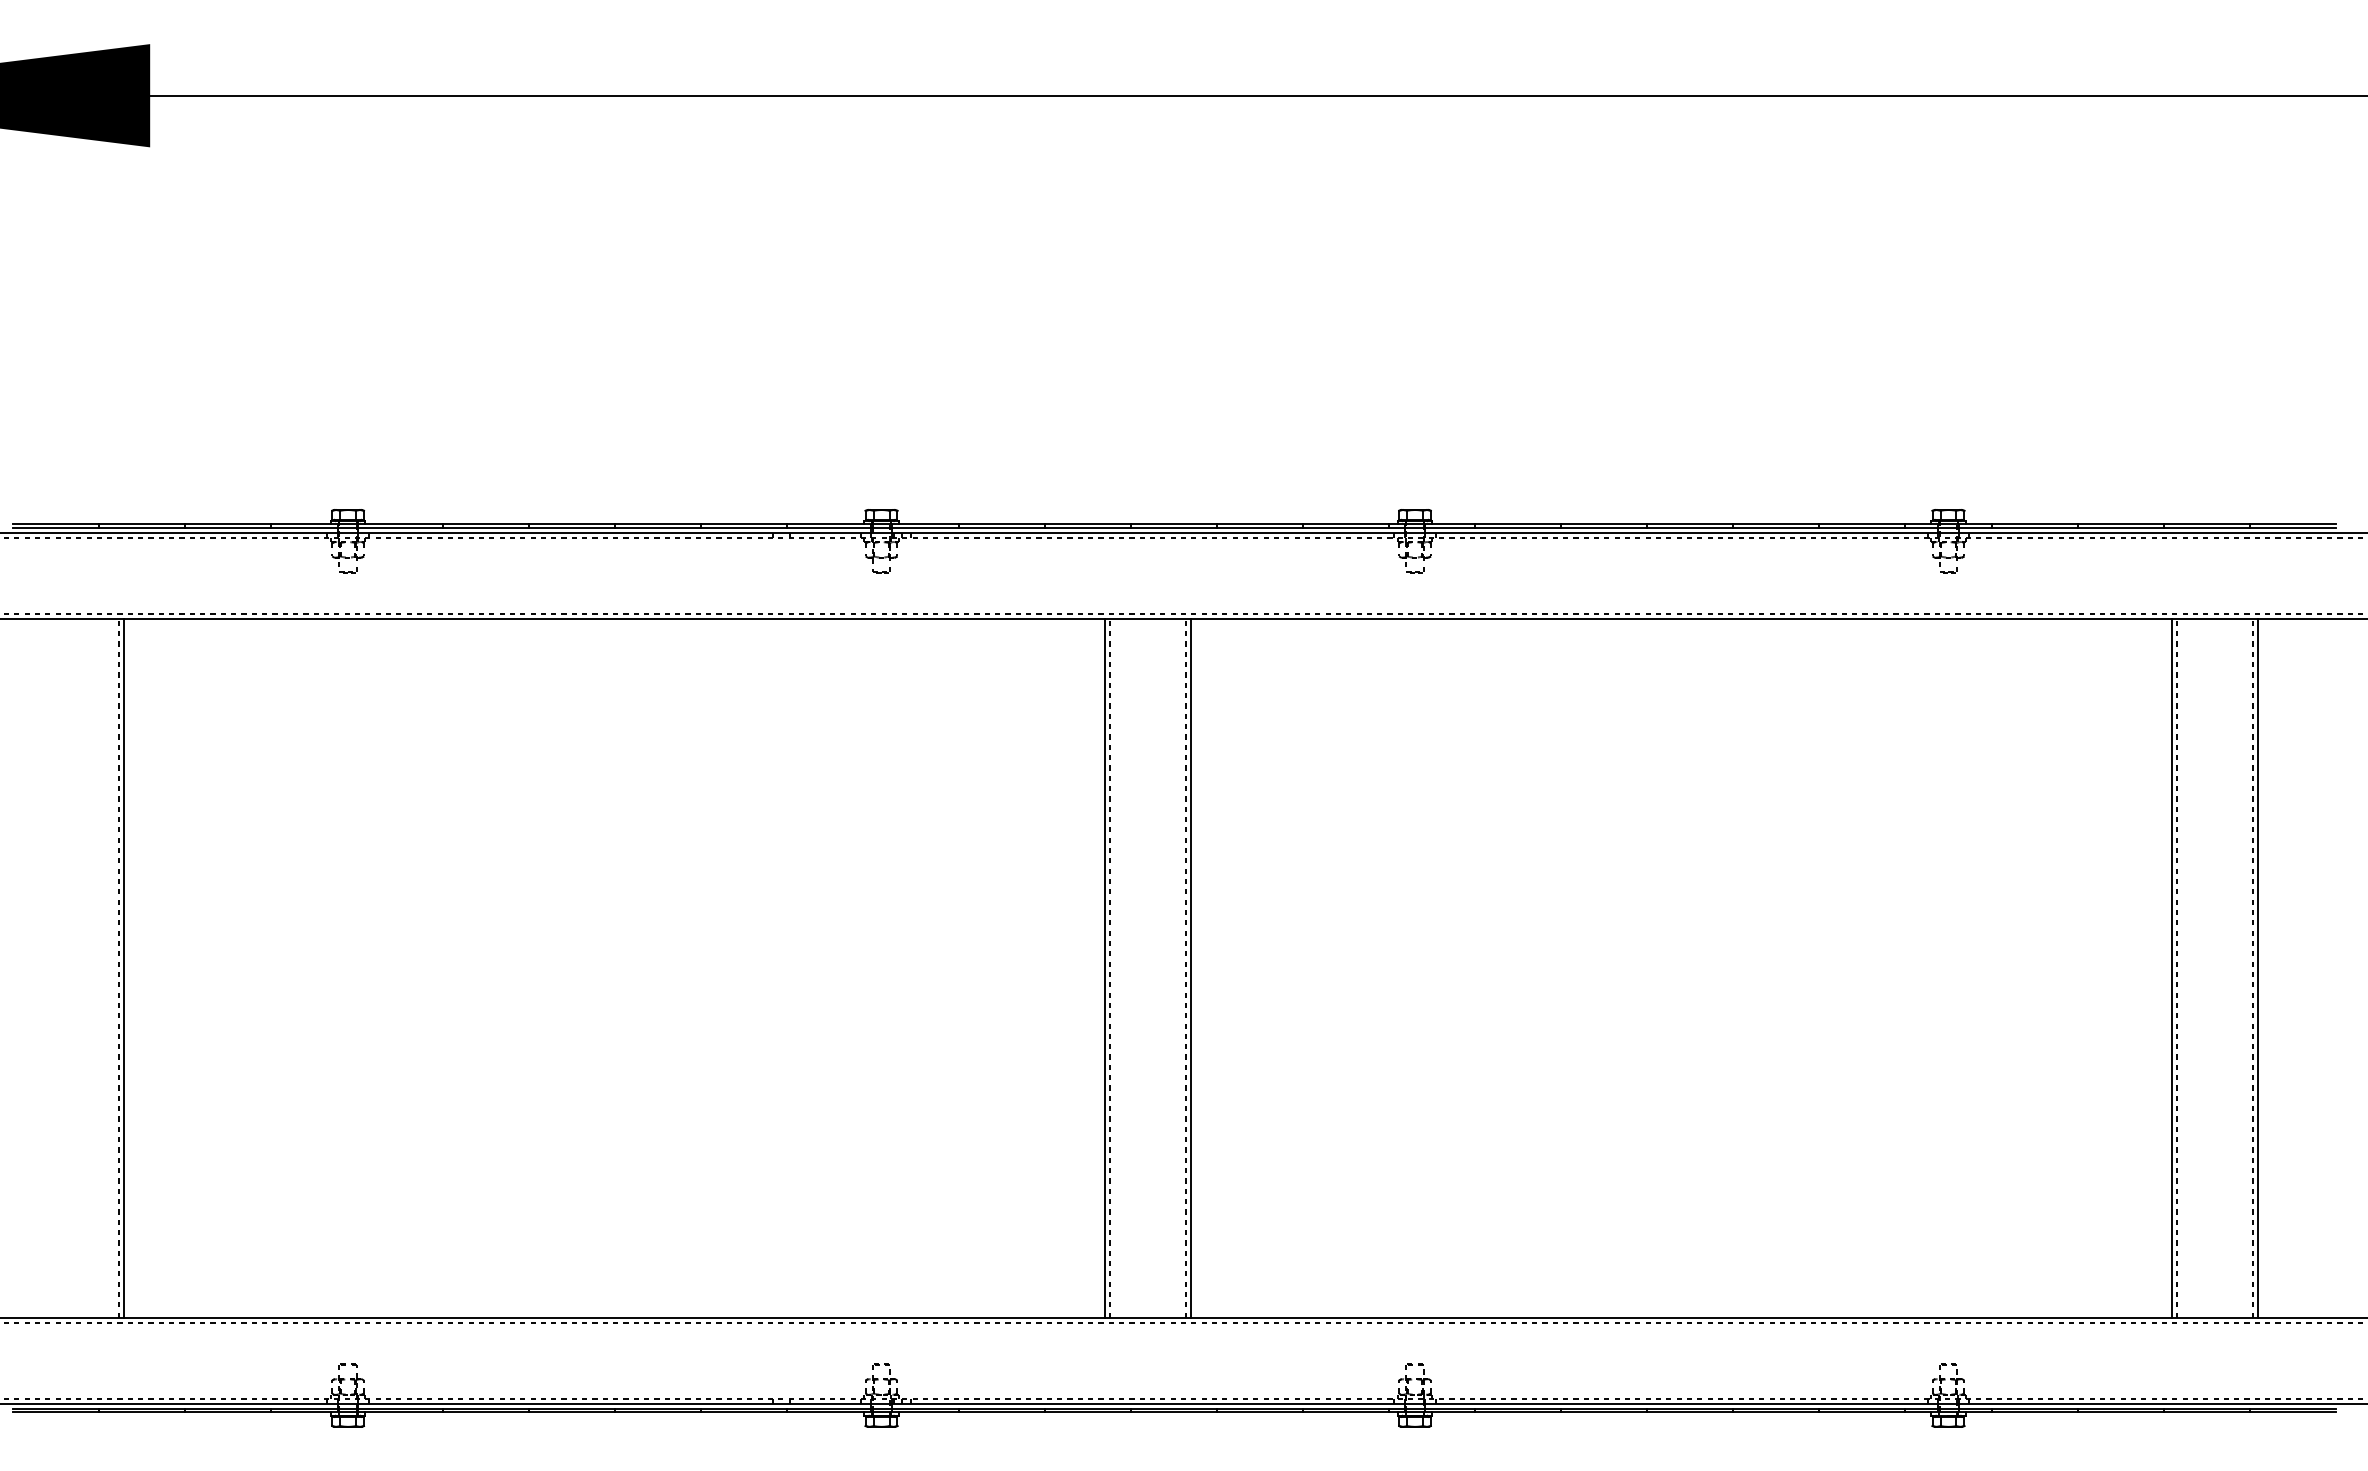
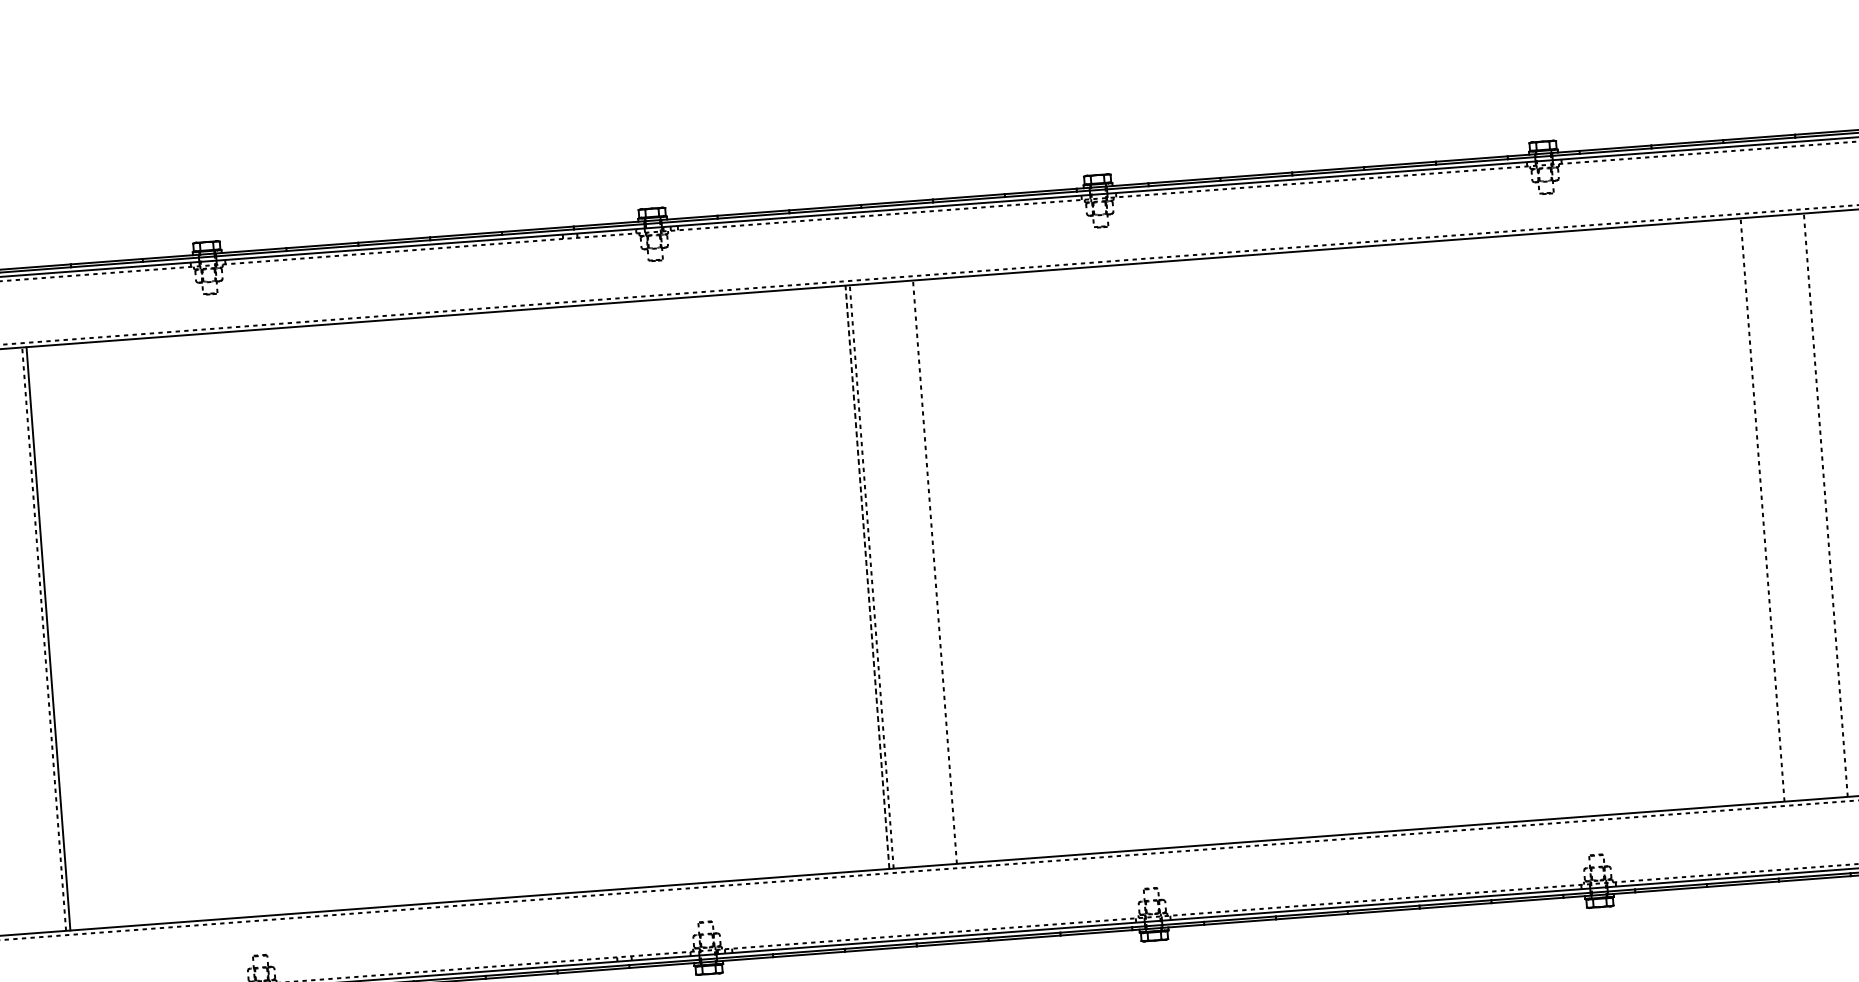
line: (1105, 967) -> (867, 576), solid -> dashed
line: (1191, 968) -> (939, 571), removed
line: (2172, 968) -> (1758, 510), removed
line: (2258, 968) -> (1830, 504), removed

